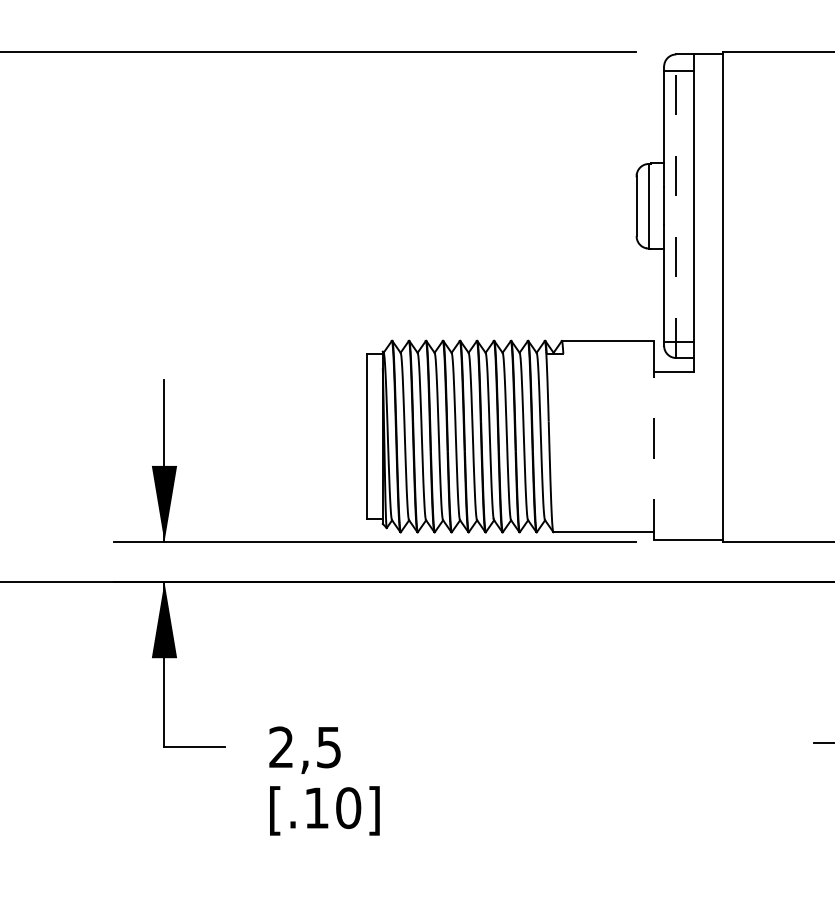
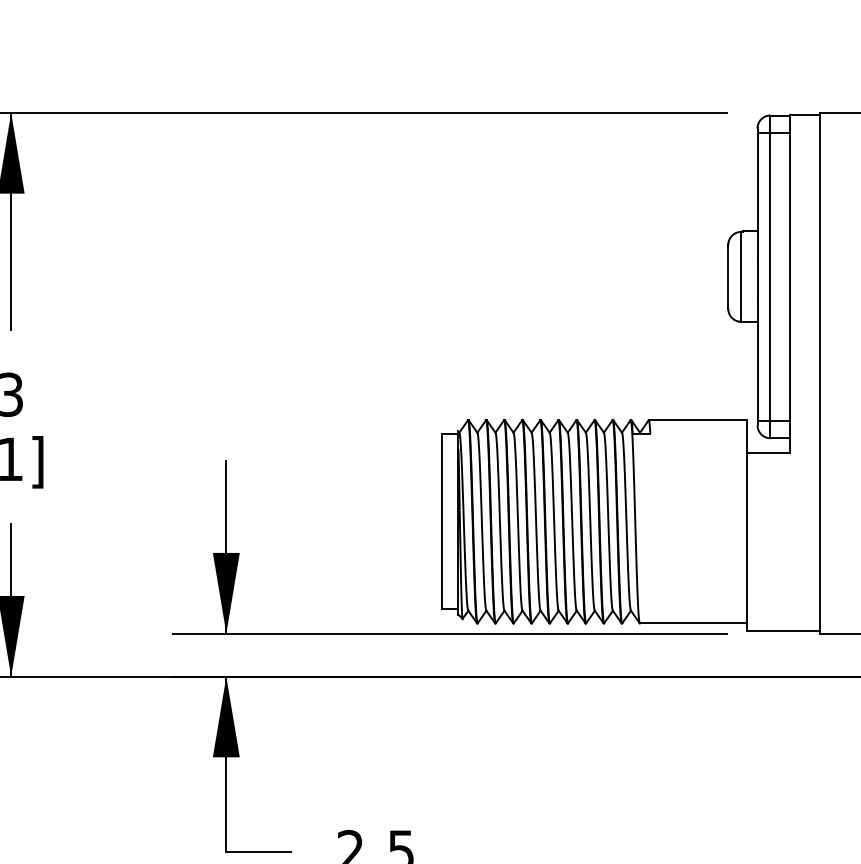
line: (676, 206) -> (770, 277), dashed -> solid
line: (654, 439) -> (747, 524), dashed -> solid

